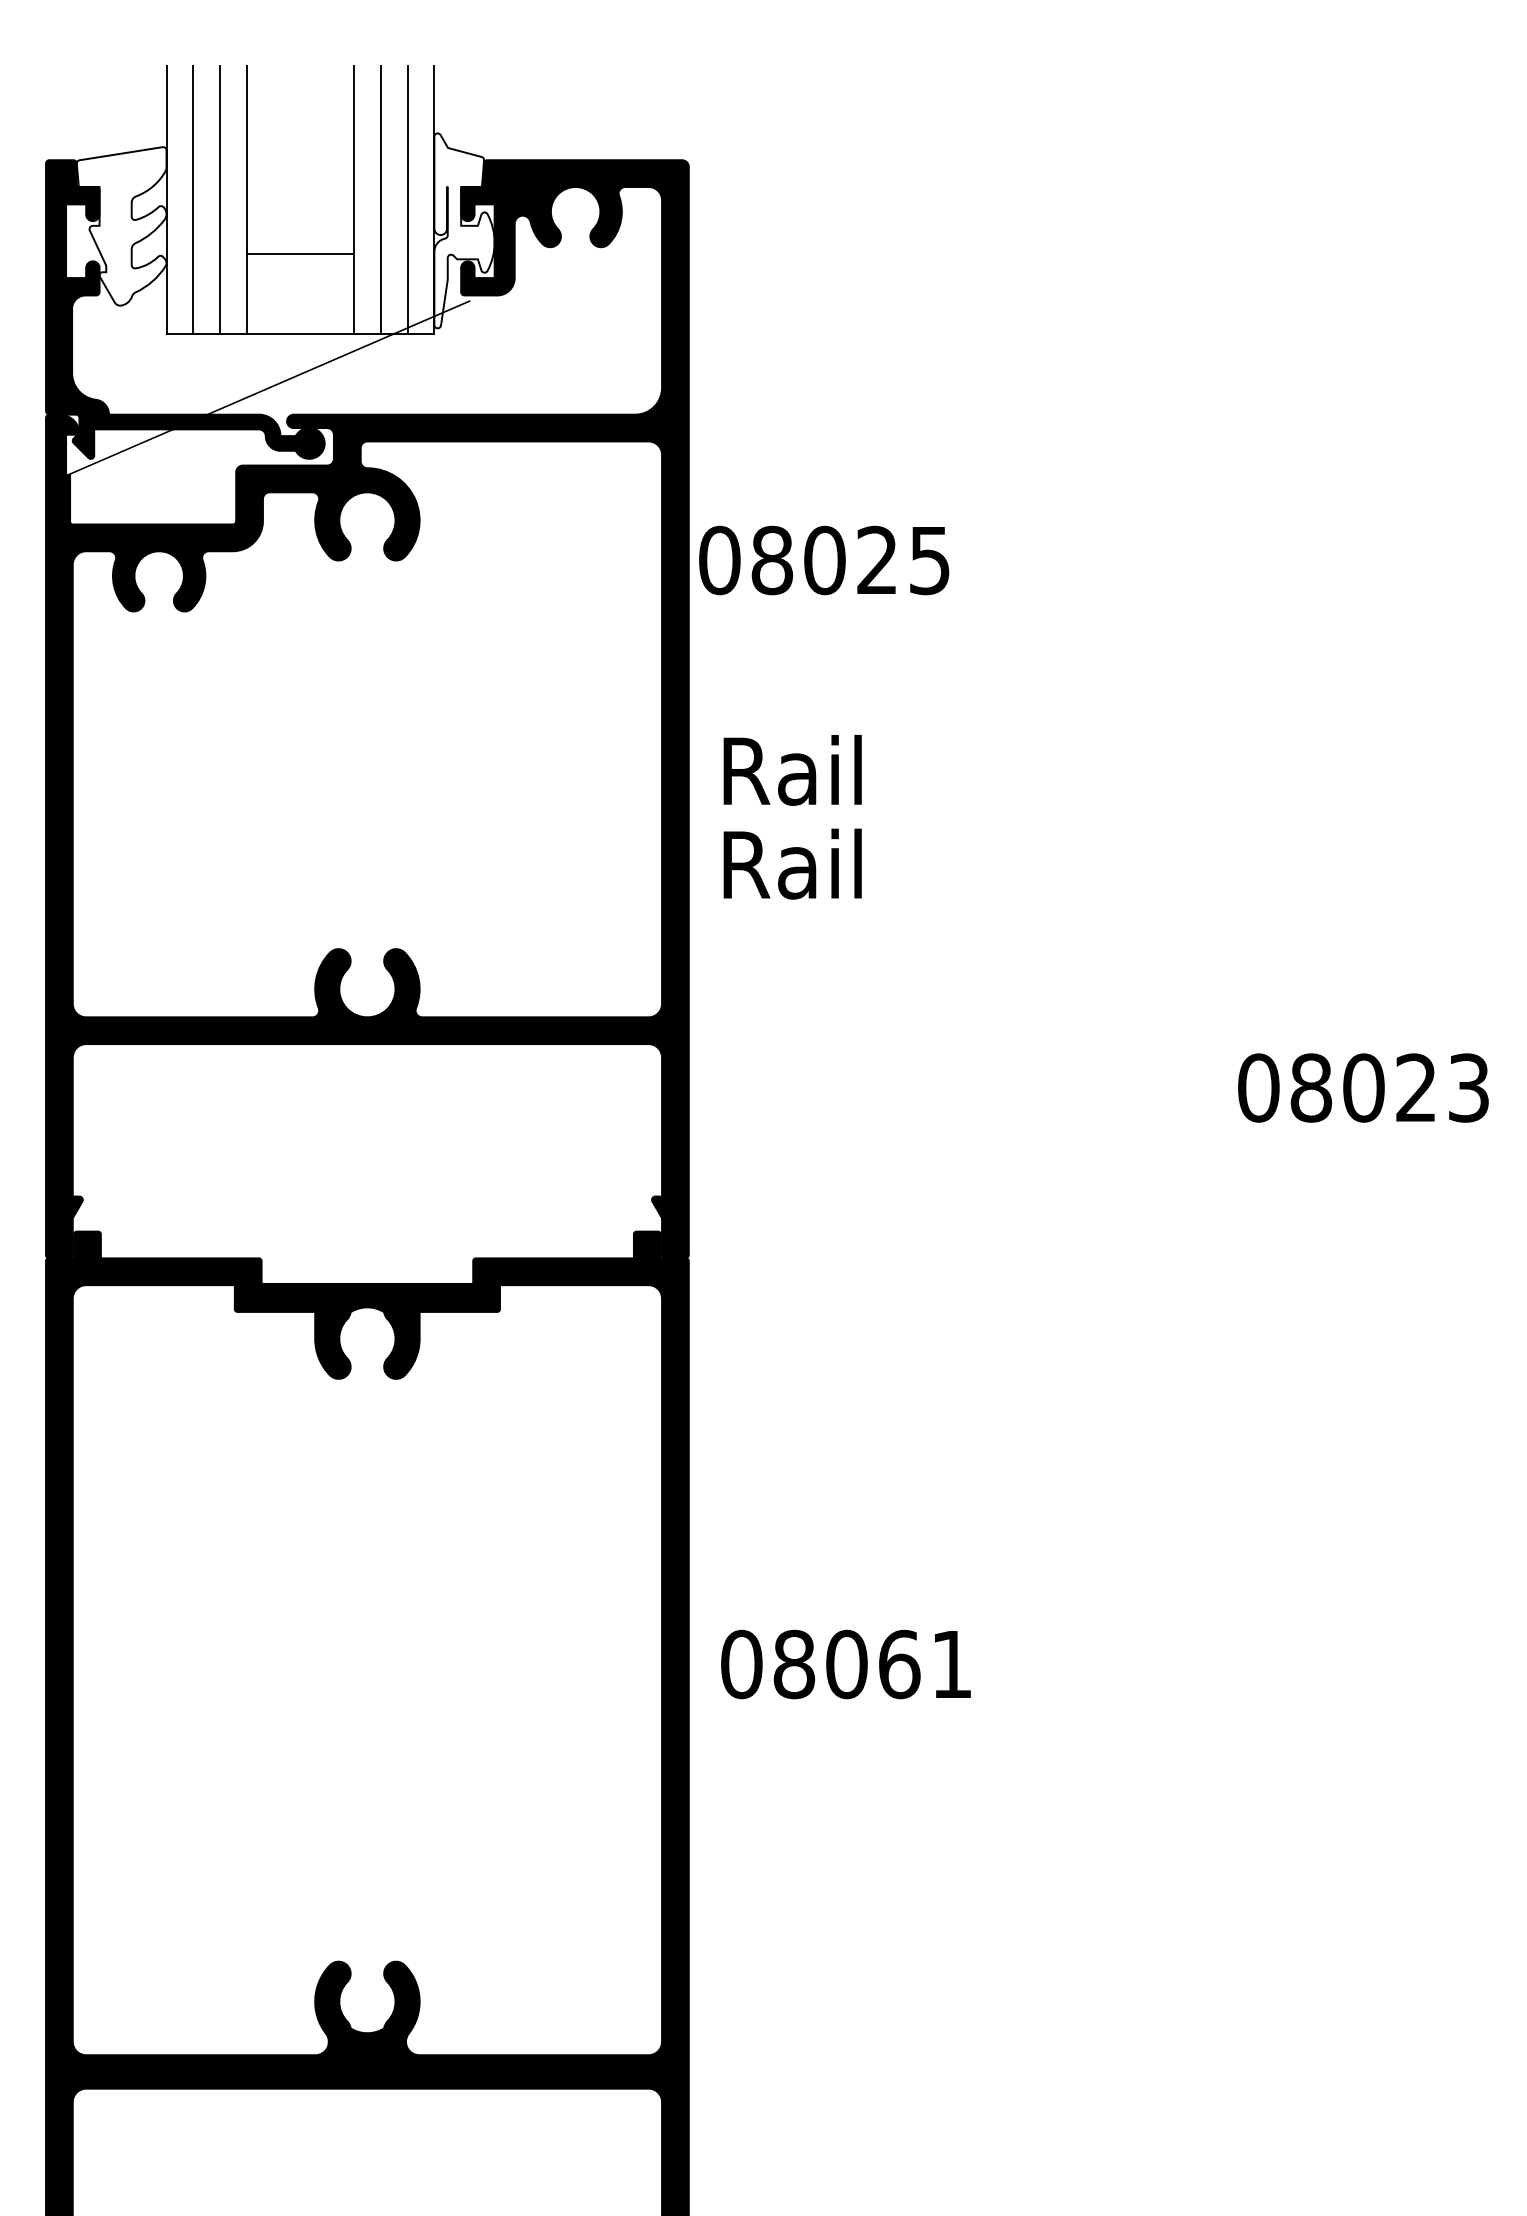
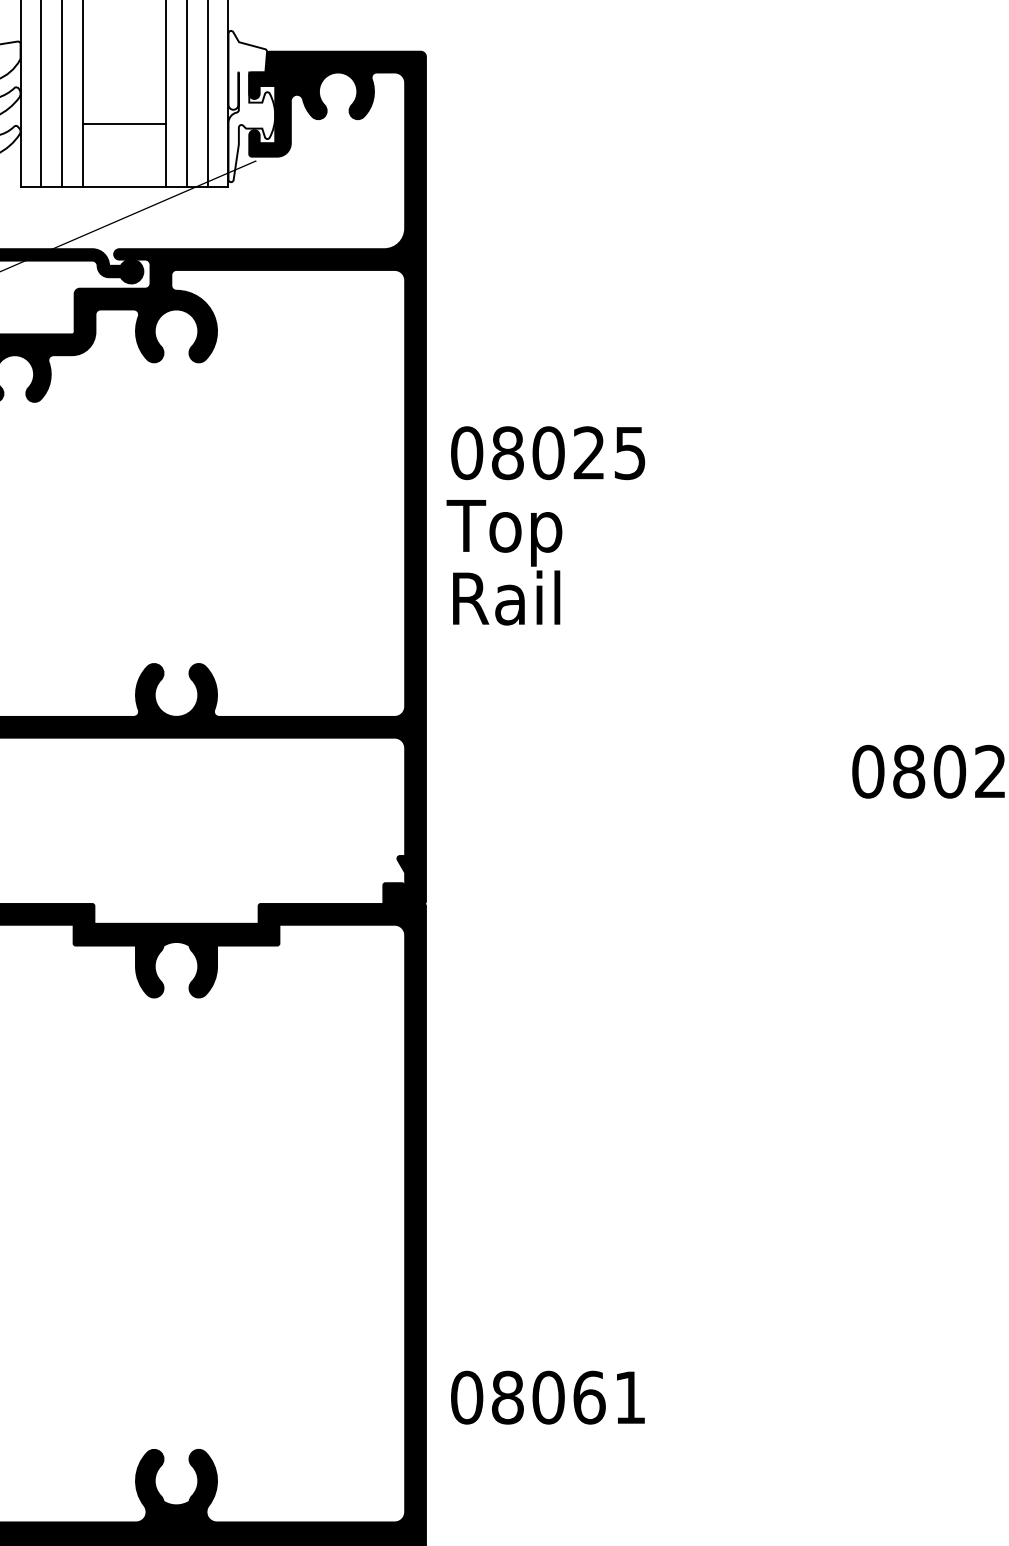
text: (824, 560) -> (548, 453), moved
text: (789, 779) -> (504, 532), Rail -> Top
text: (845, 1664) -> (547, 1397), moved

